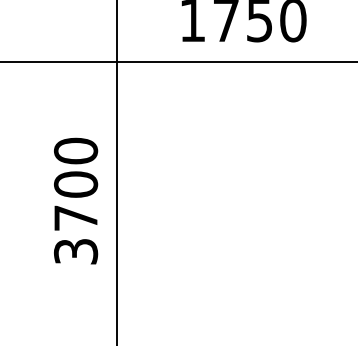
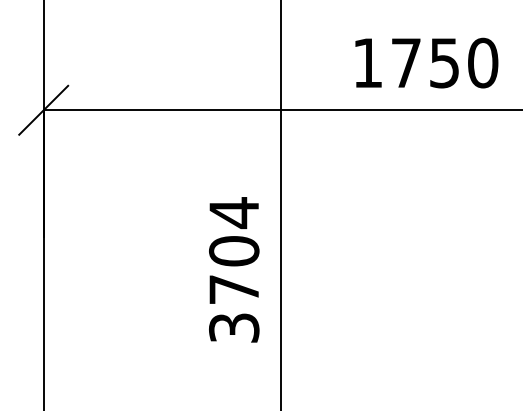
text: (76, 151) -> (234, 213), 3700 -> 3704

